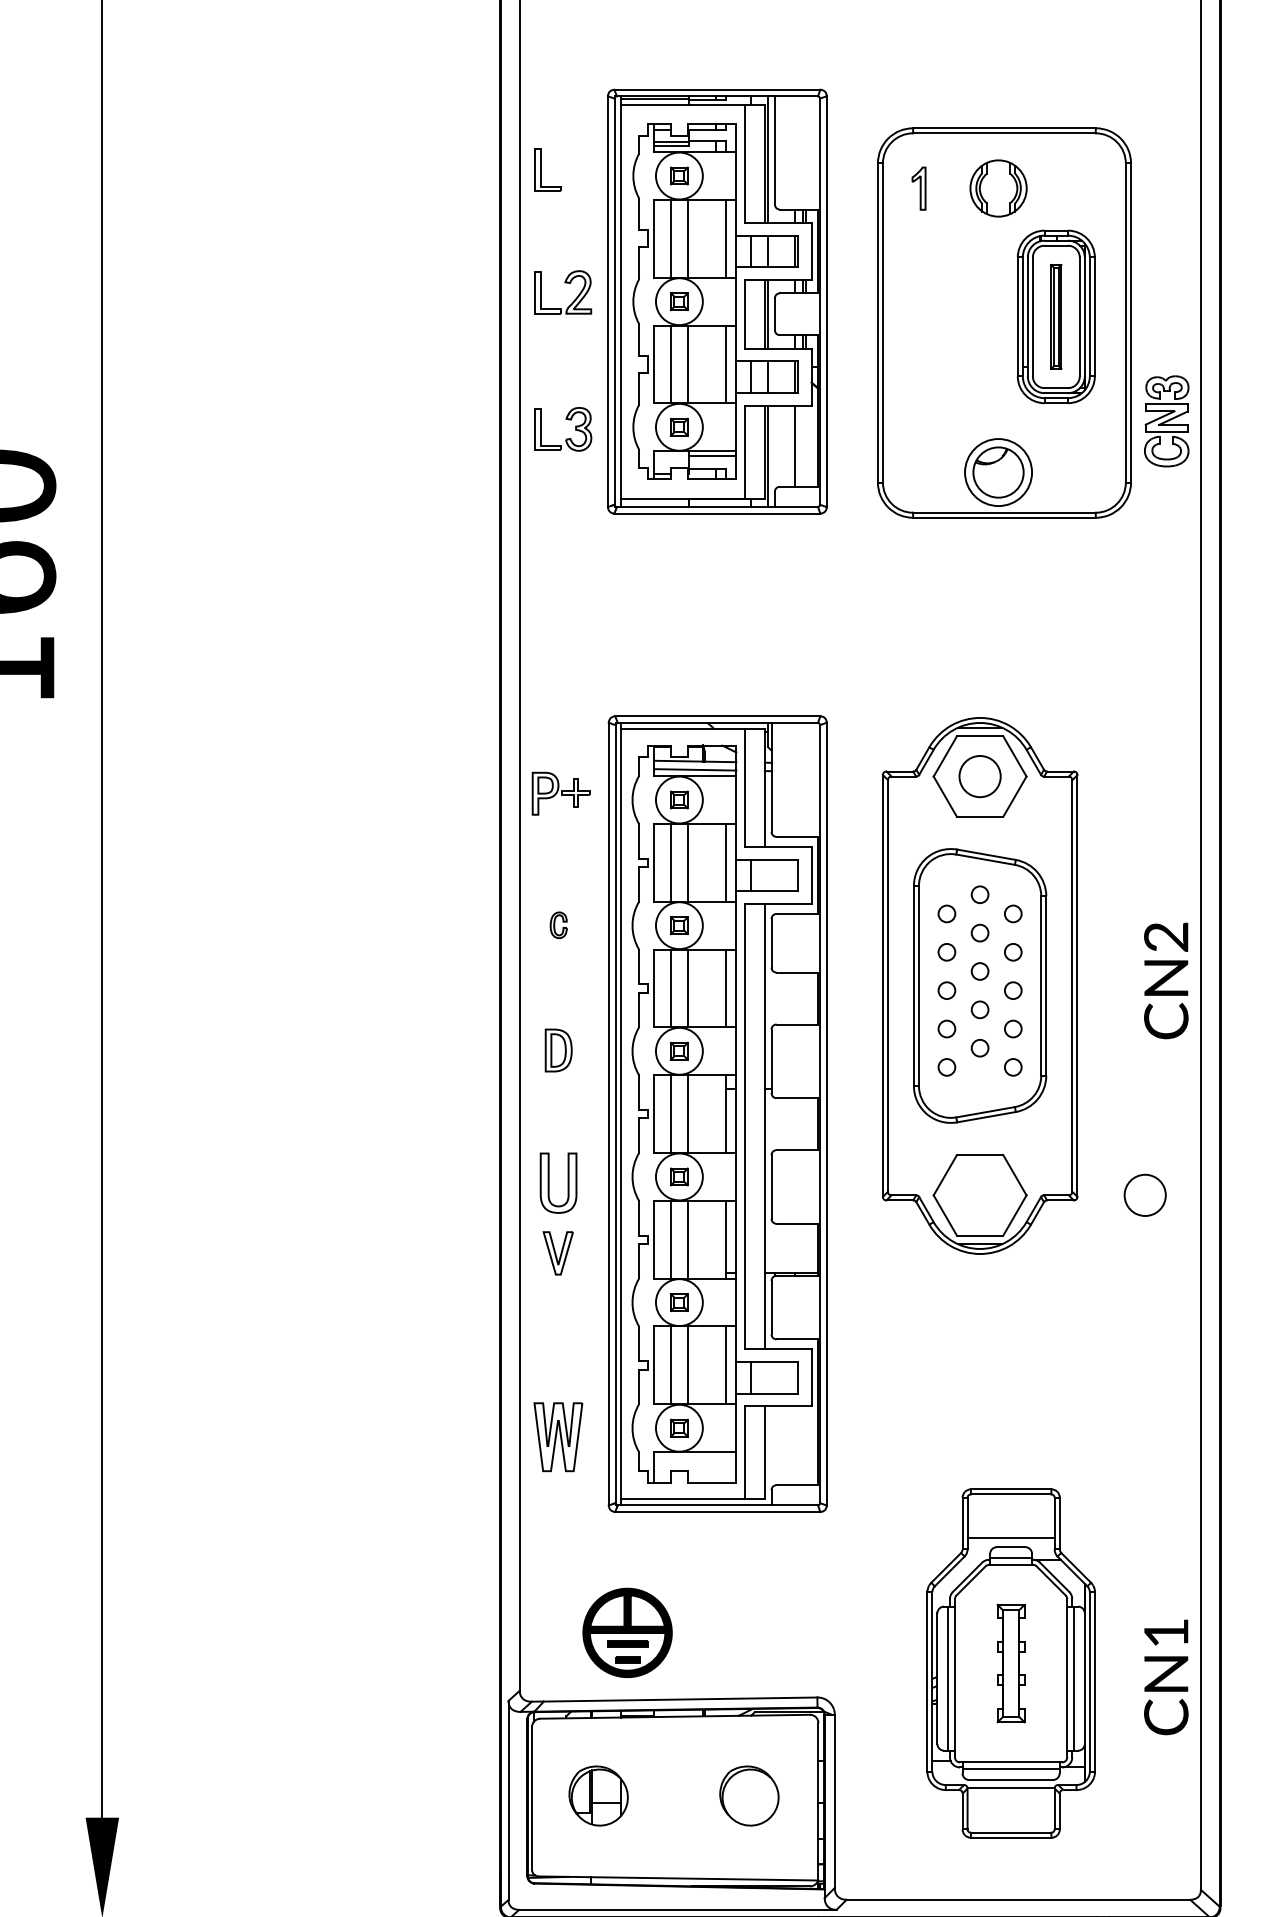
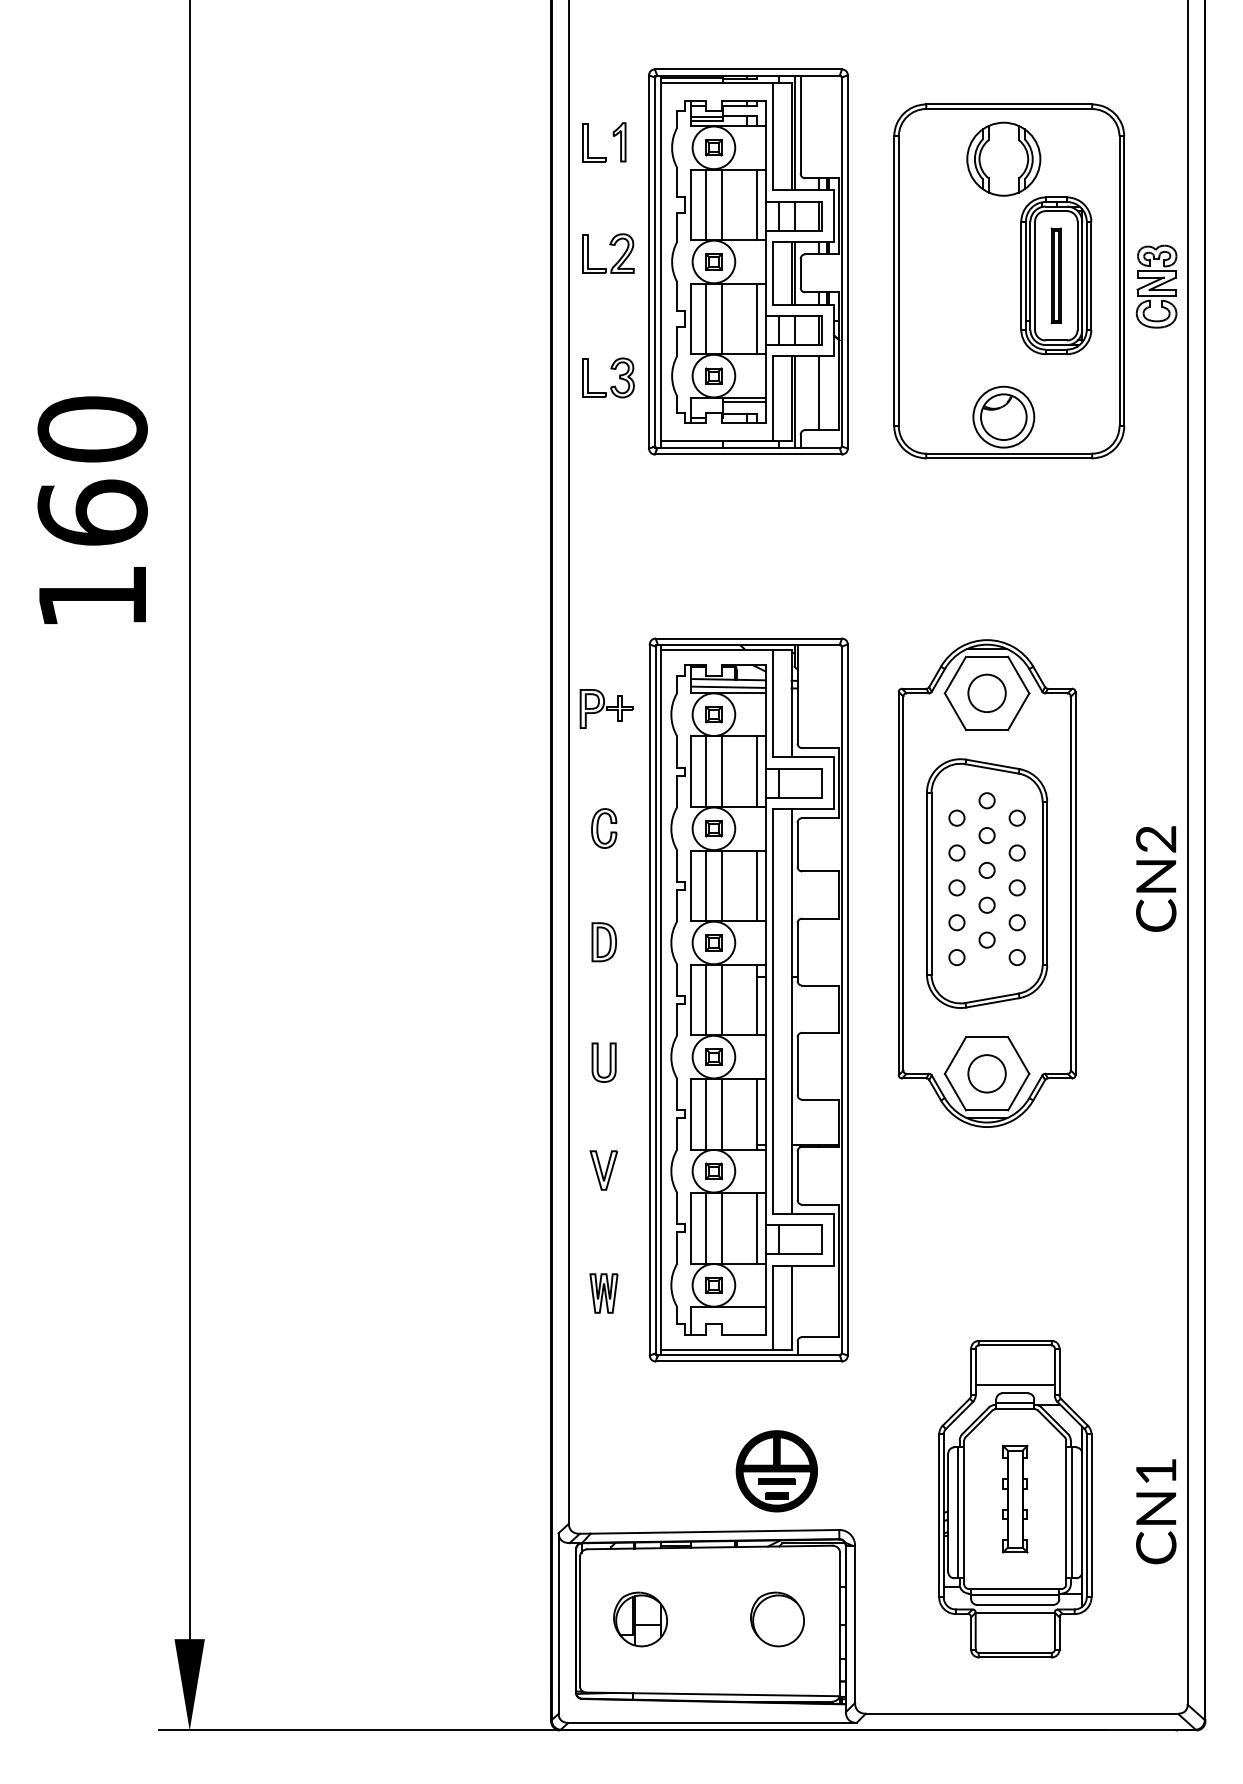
part: (998, 187) -> (1003, 158), size x1.43
part: (918, 188) -> (619, 142), moved
part: (1166, 421) -> (1156, 286), moved
part: (558, 925) -> (604, 828), size x1.67
part: (557, 1182) -> (603, 1062), size x0.71
circle: (1144, 1195) -> (986, 1073), moved
part: (557, 1253) -> (603, 1170), moved
part: (557, 1437) -> (603, 1293), size x0.62
part: (627, 1633) -> (776, 1471), moved

